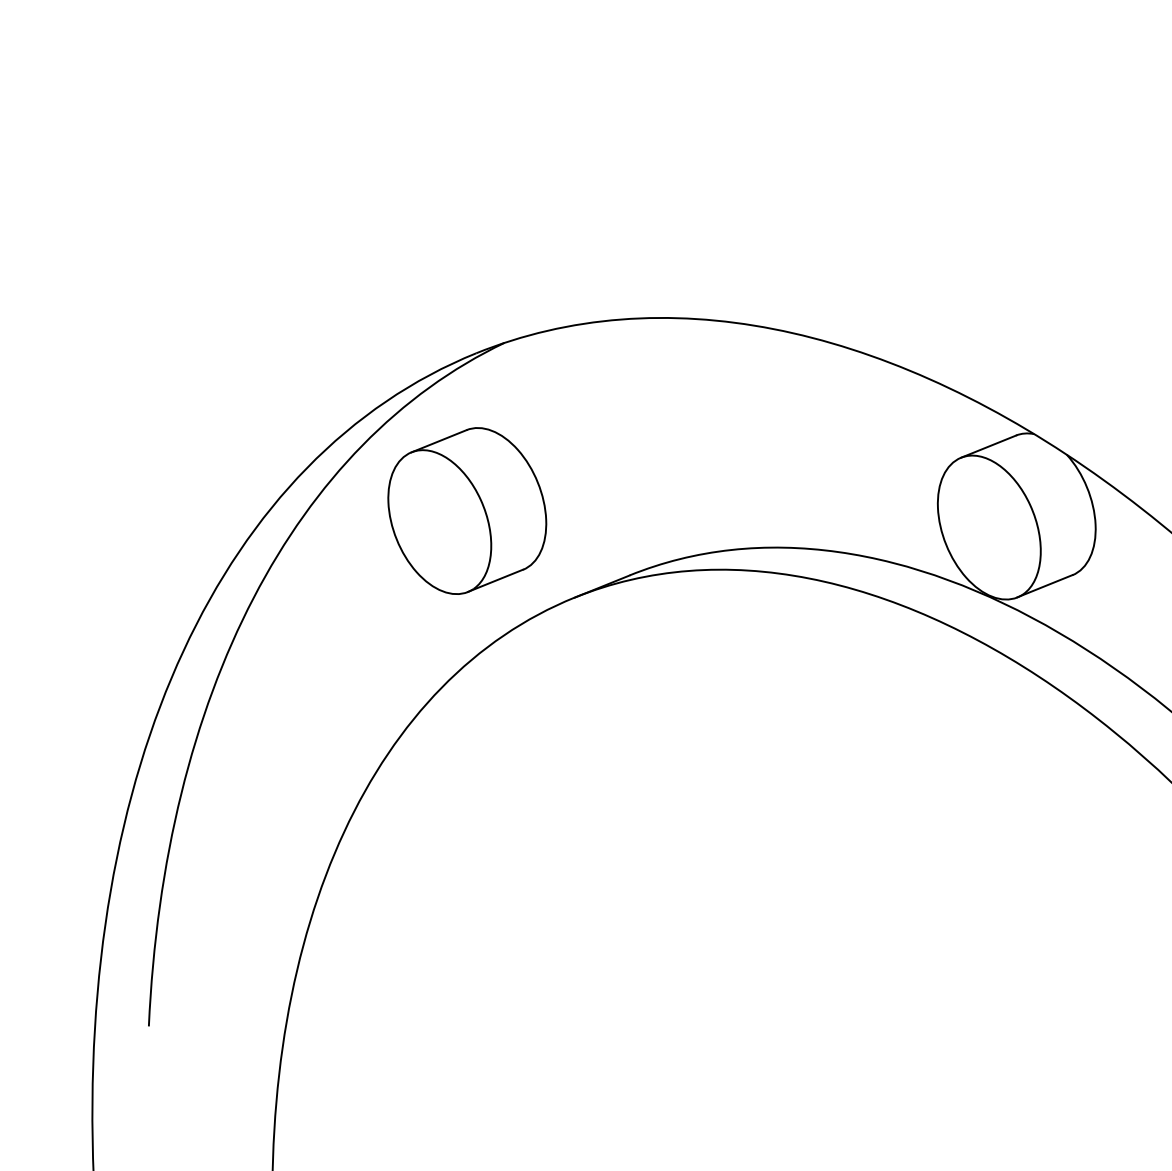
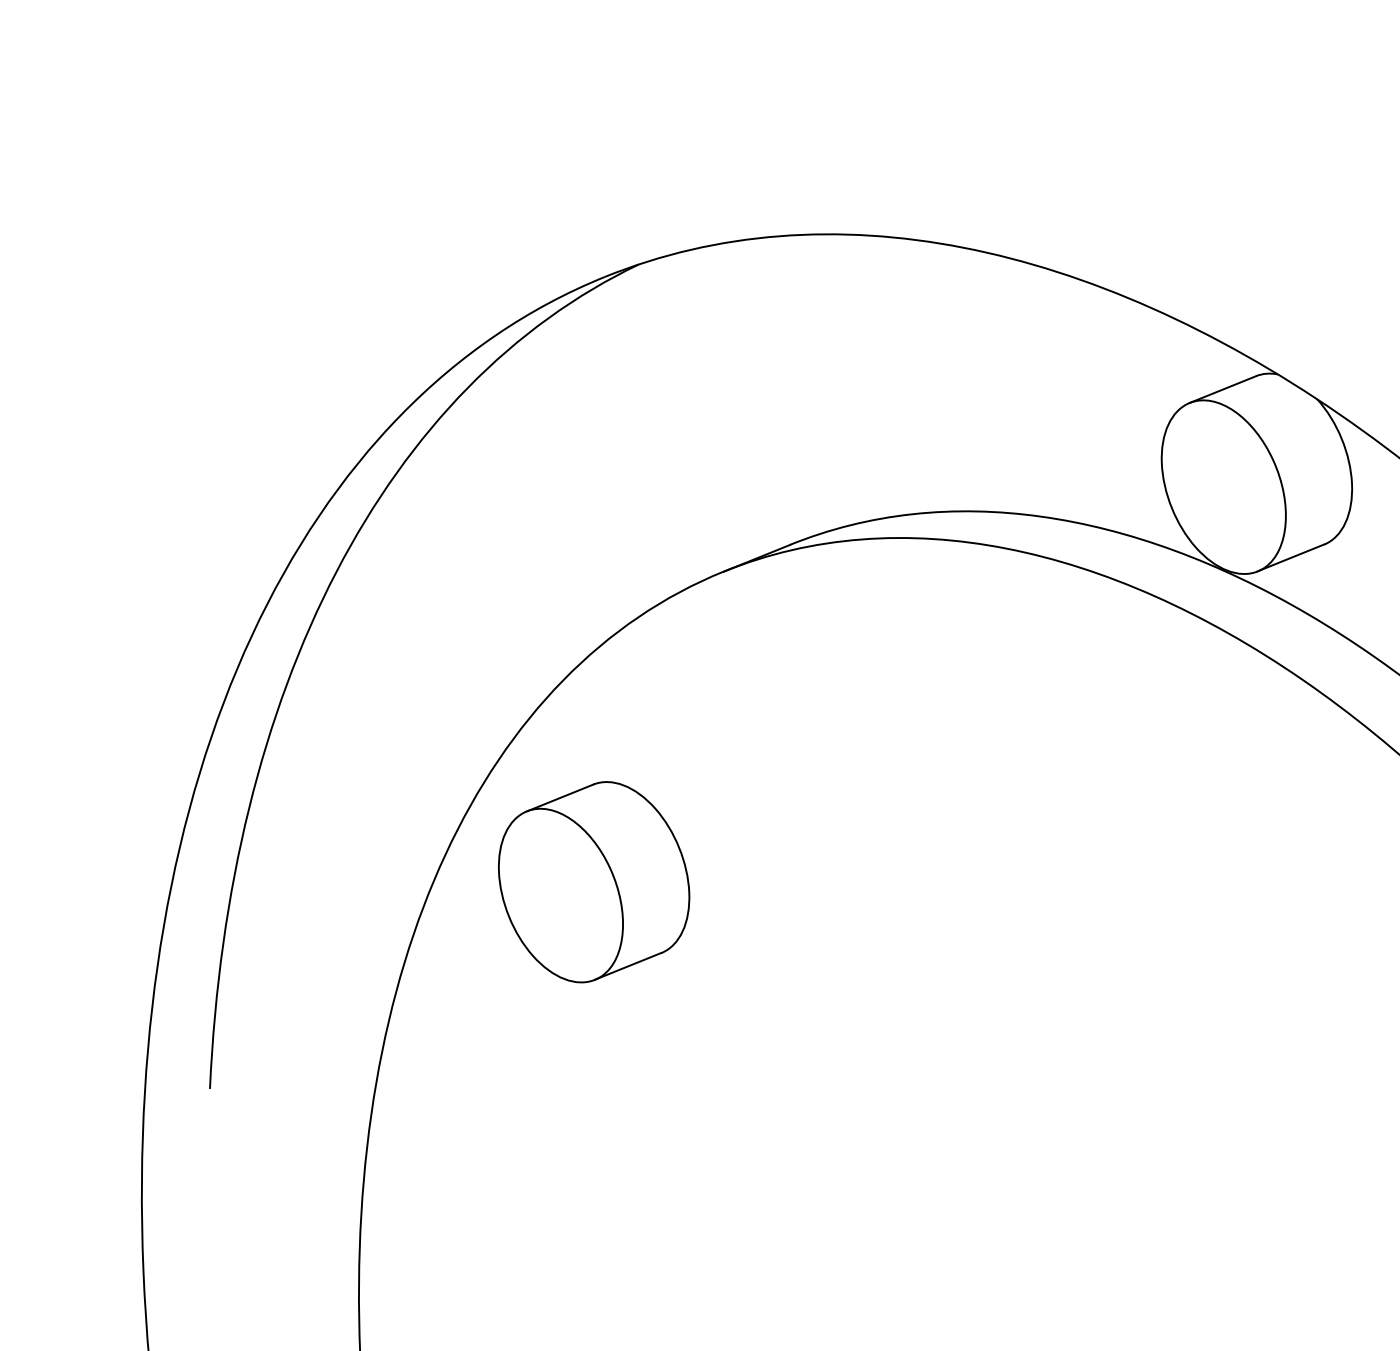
part: (467, 510) -> (594, 881), moved

